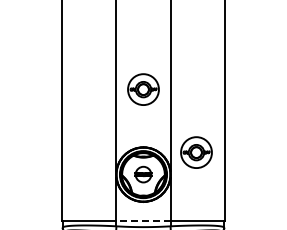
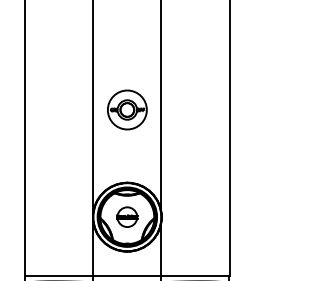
part: (196, 152) -> (194, 189), removed
line: (143, 221) -> (127, 276), dashed -> solid

